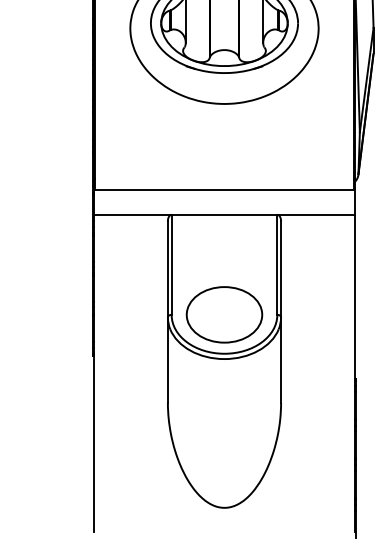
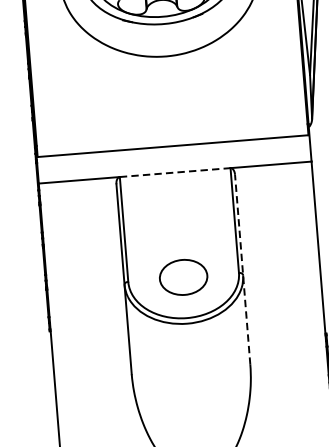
line: (224, 214) -> (175, 172), solid -> dashed
line: (281, 312) -> (243, 270), solid -> dashed
part: (224, 314) -> (183, 276), size x0.6

